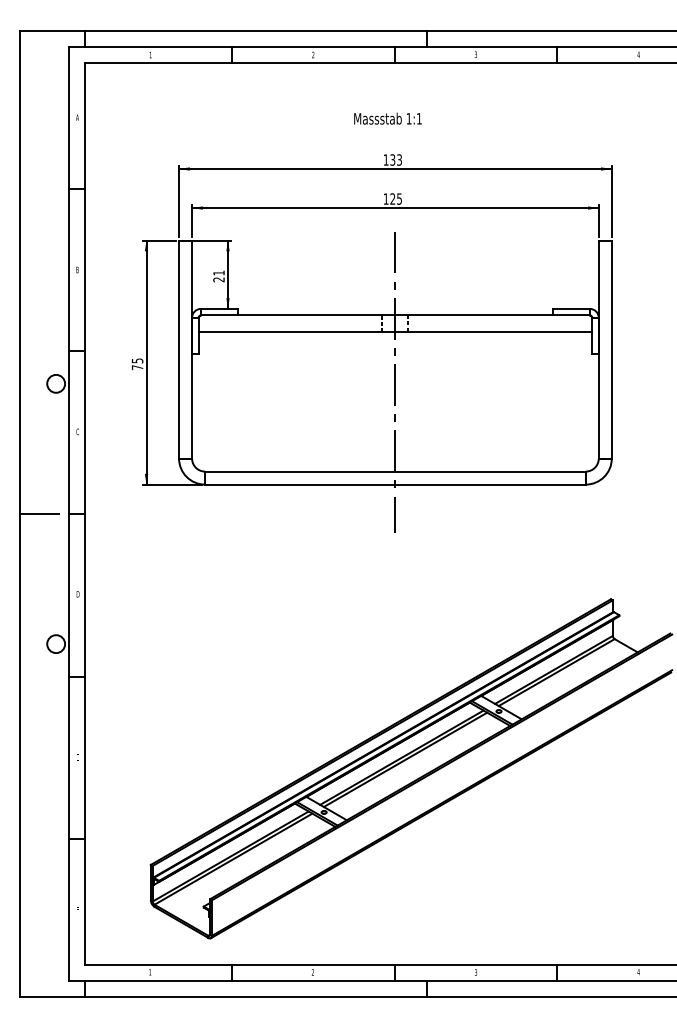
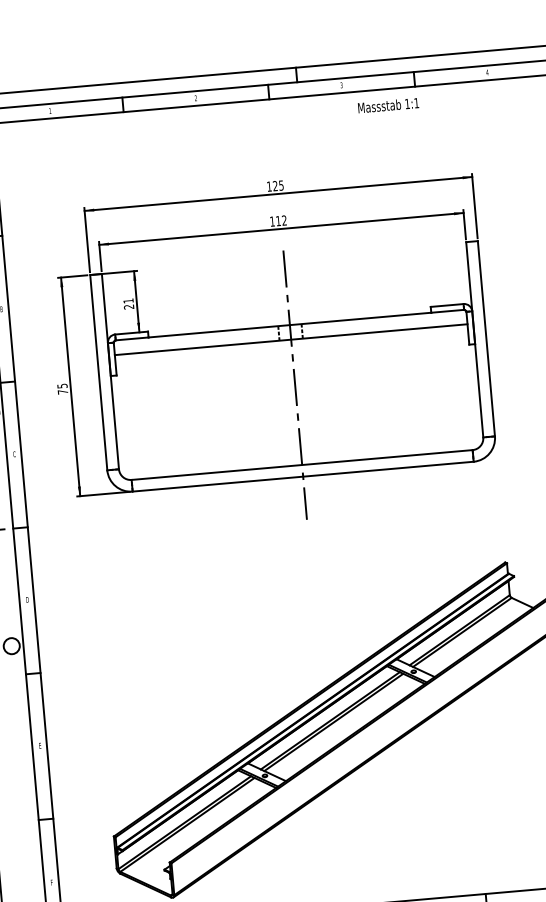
text: (387, 118) -> (388, 105), moved
text: (395, 159) -> (277, 185), 133 -> 125
text: (395, 198) -> (280, 220), 125 -> 112

